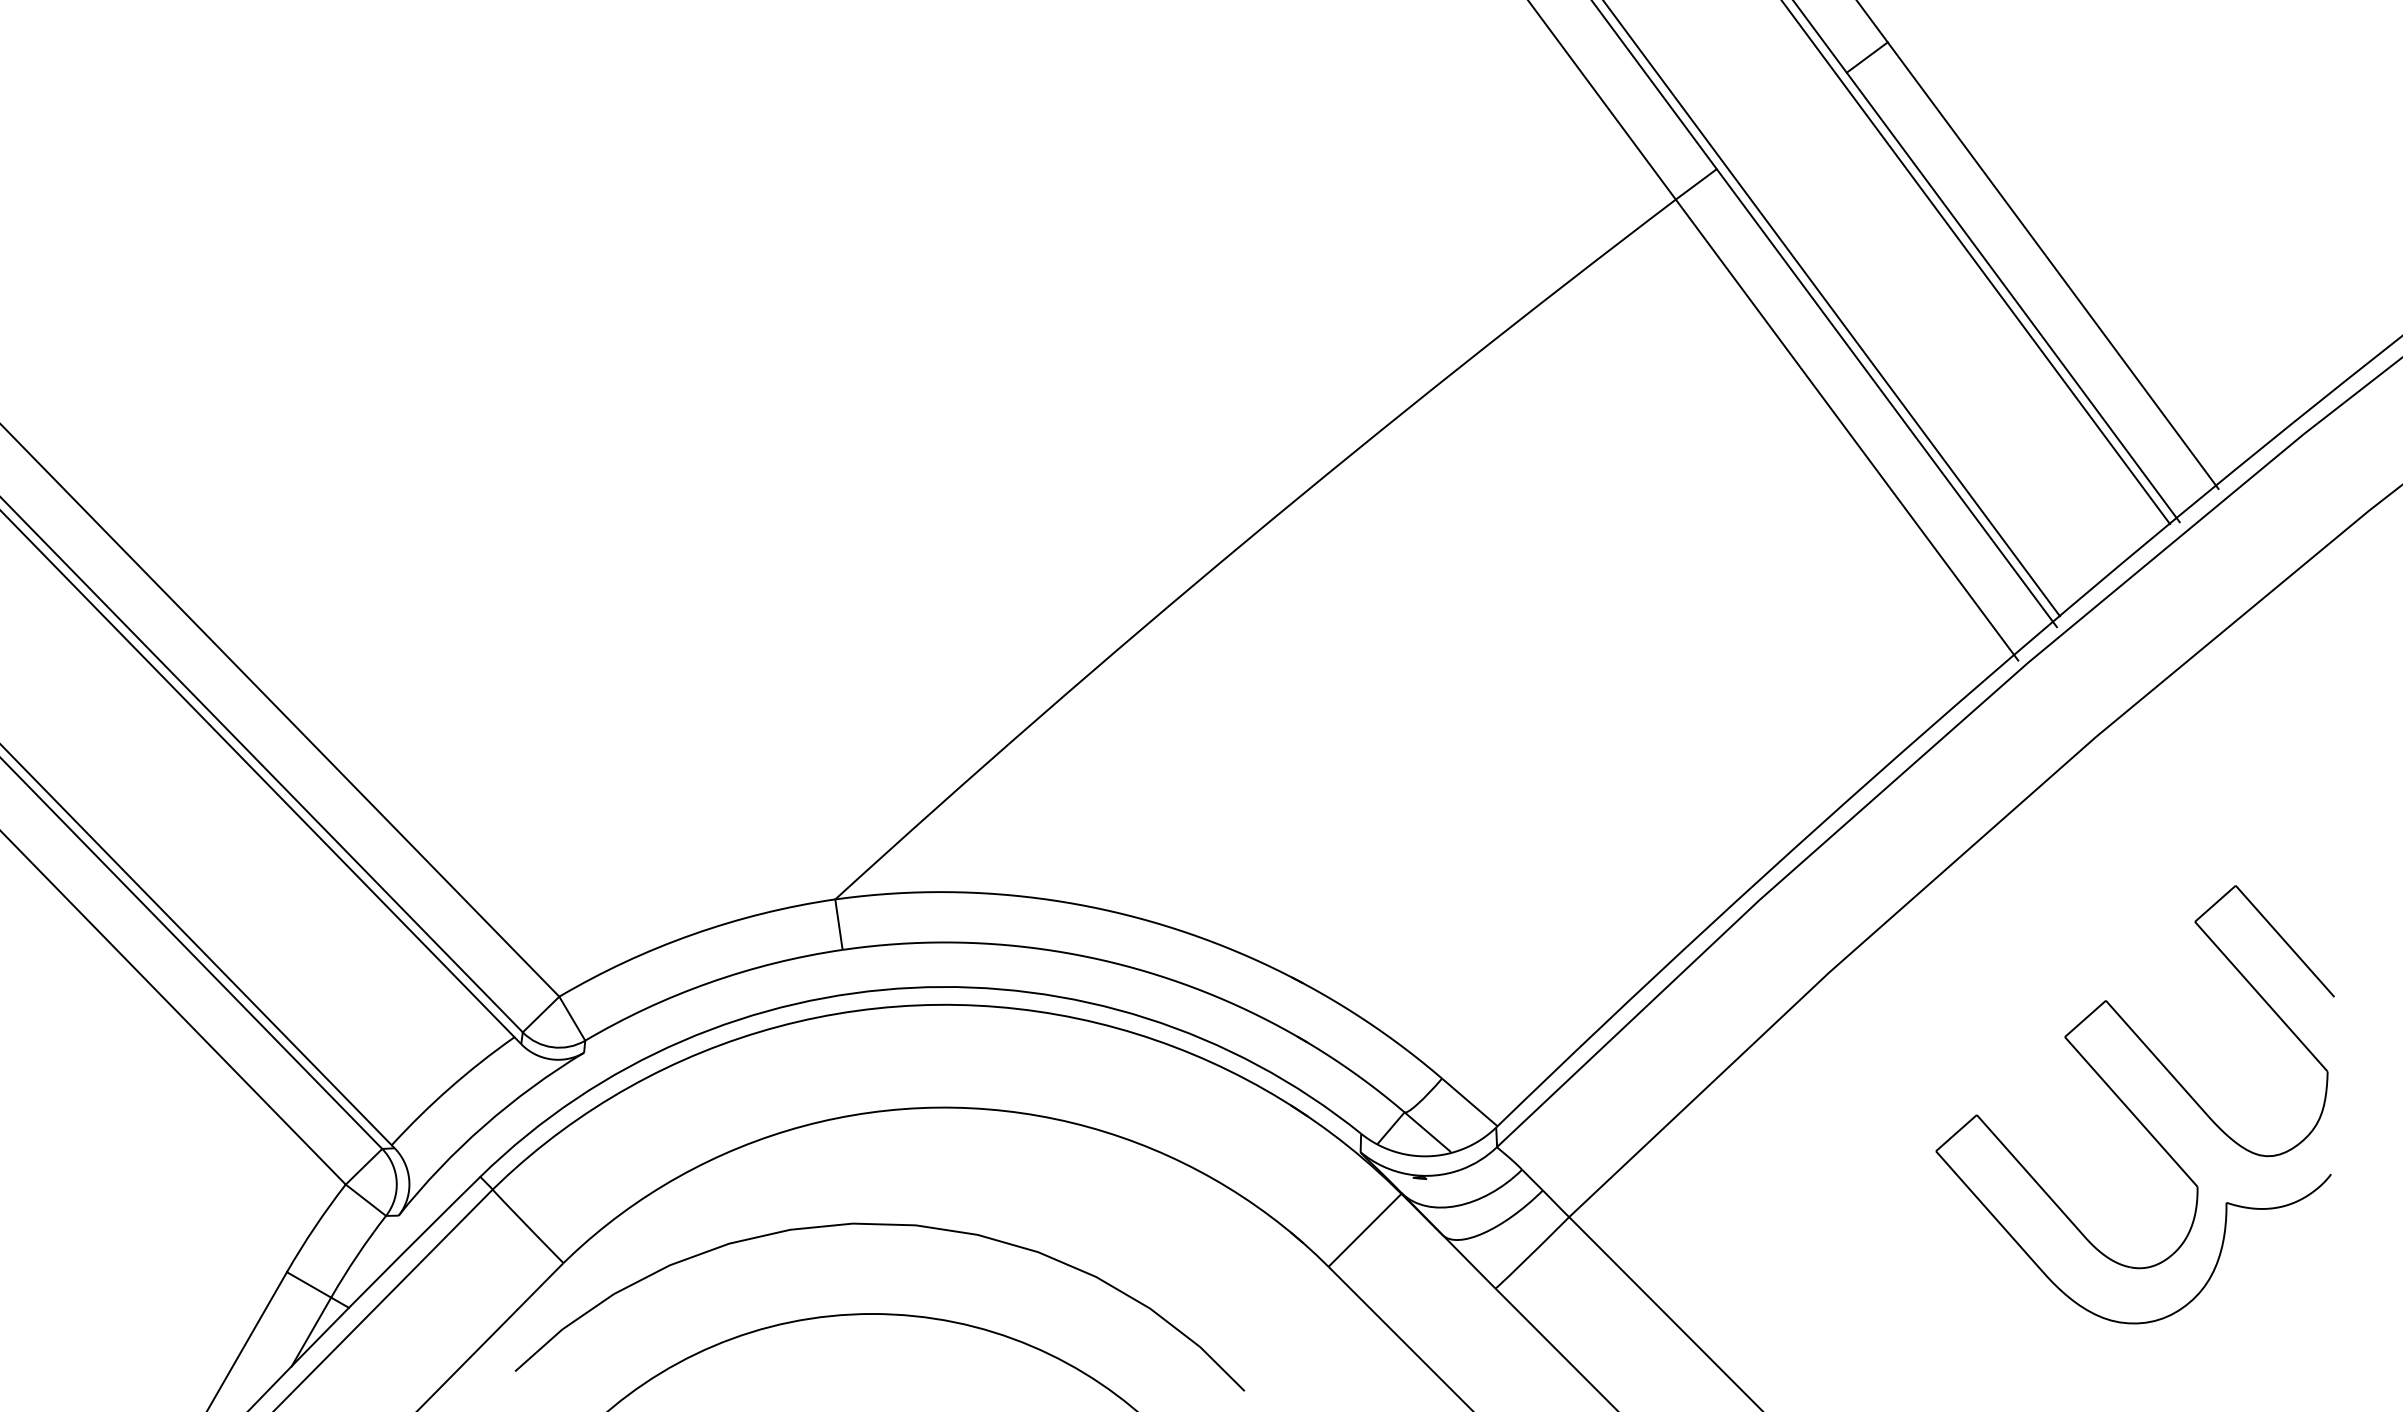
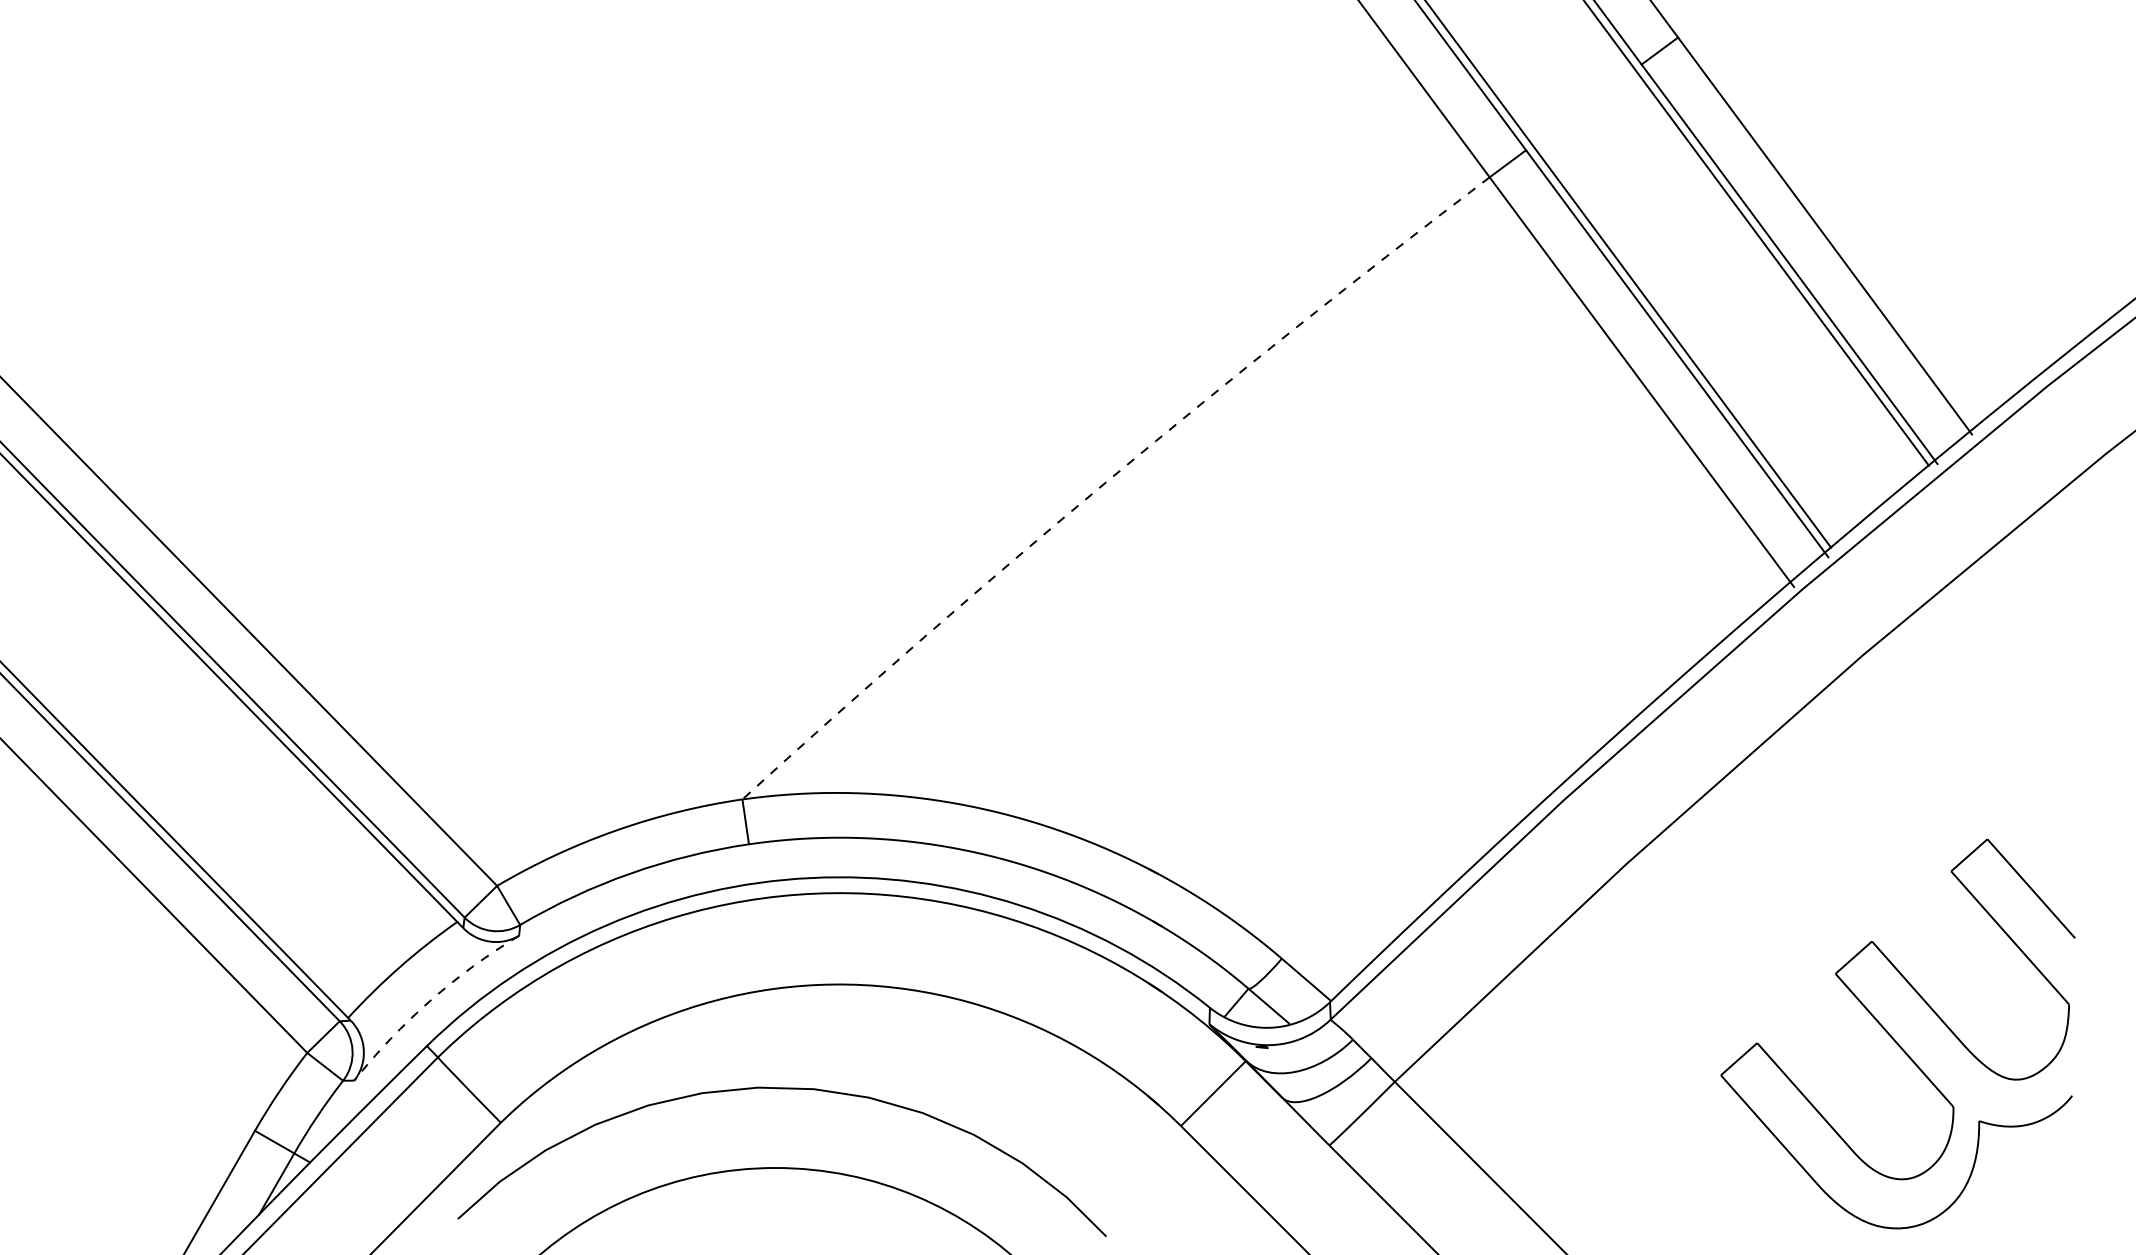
arc: (1248, 539) -> (1109, 479), solid -> dashed
part: (2134, 1104) -> (1897, 1033), moved
arc: (484, 1125) -> (430, 1000), solid -> dashed

